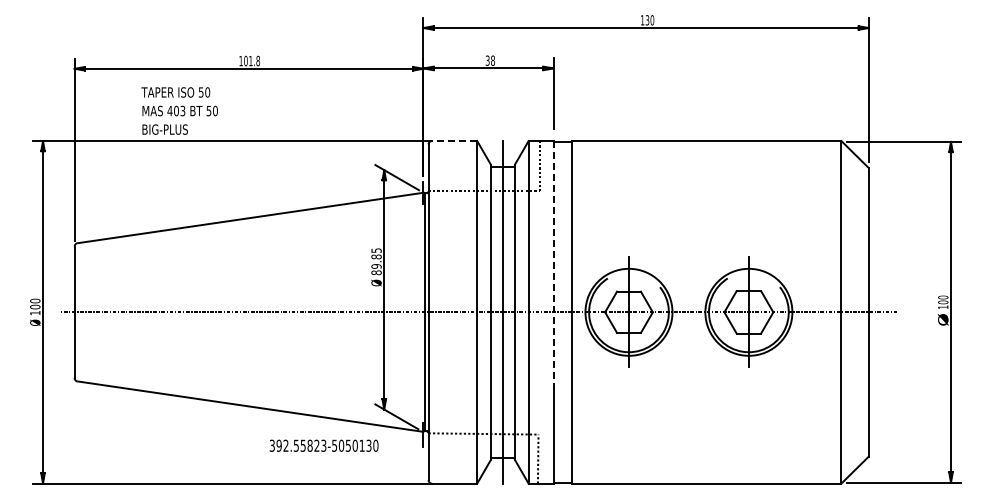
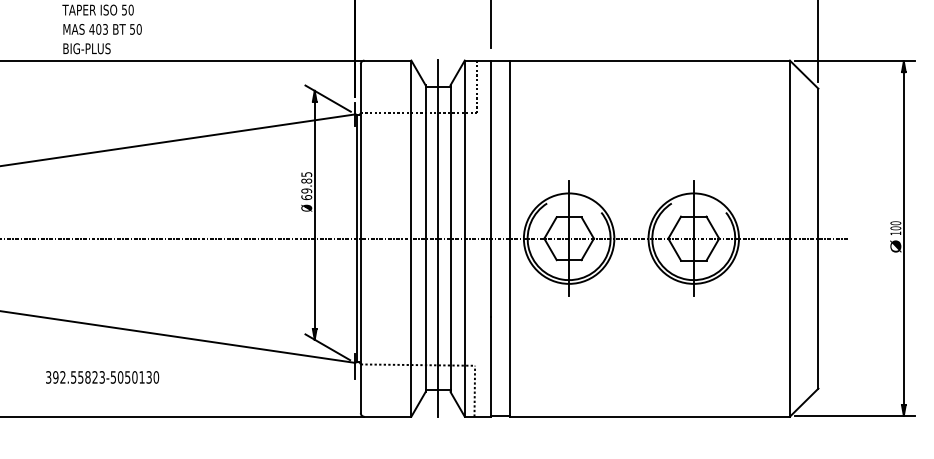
line: (454, 141) -> (387, 61), dashed -> solid
line: (553, 264) -> (490, 188), dashed -> solid
text: (376, 272) -> (306, 197), 89.85 -> 69.85
text: (323, 445) -> (101, 377), moved

